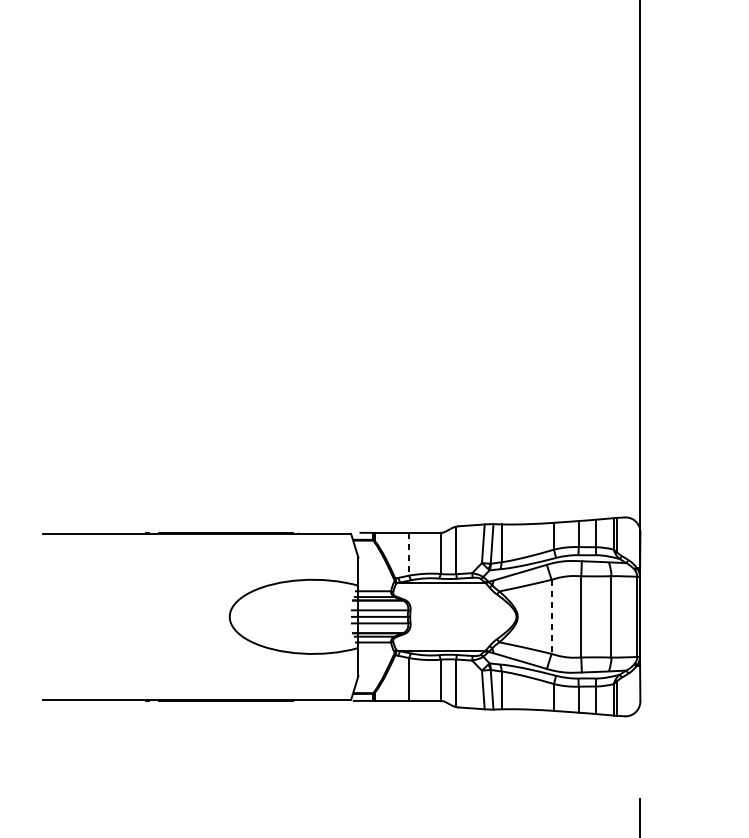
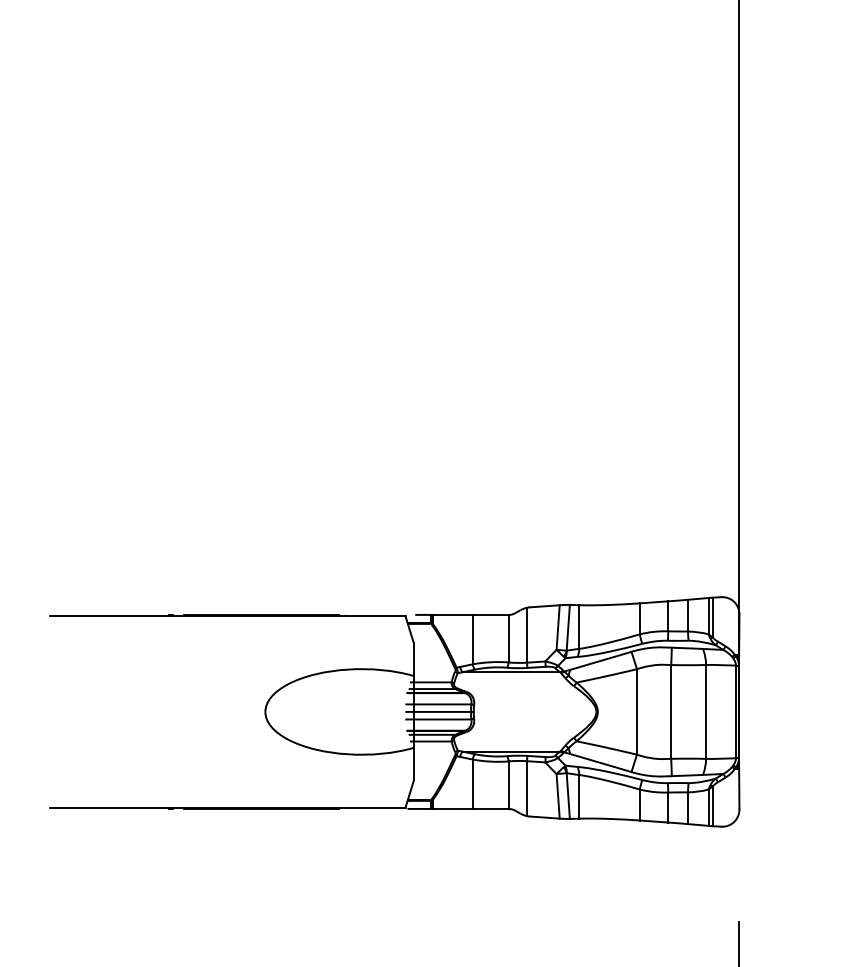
line: (409, 554) -> (472, 639), dashed -> solid
line: (552, 616) -> (637, 711), dashed -> solid

